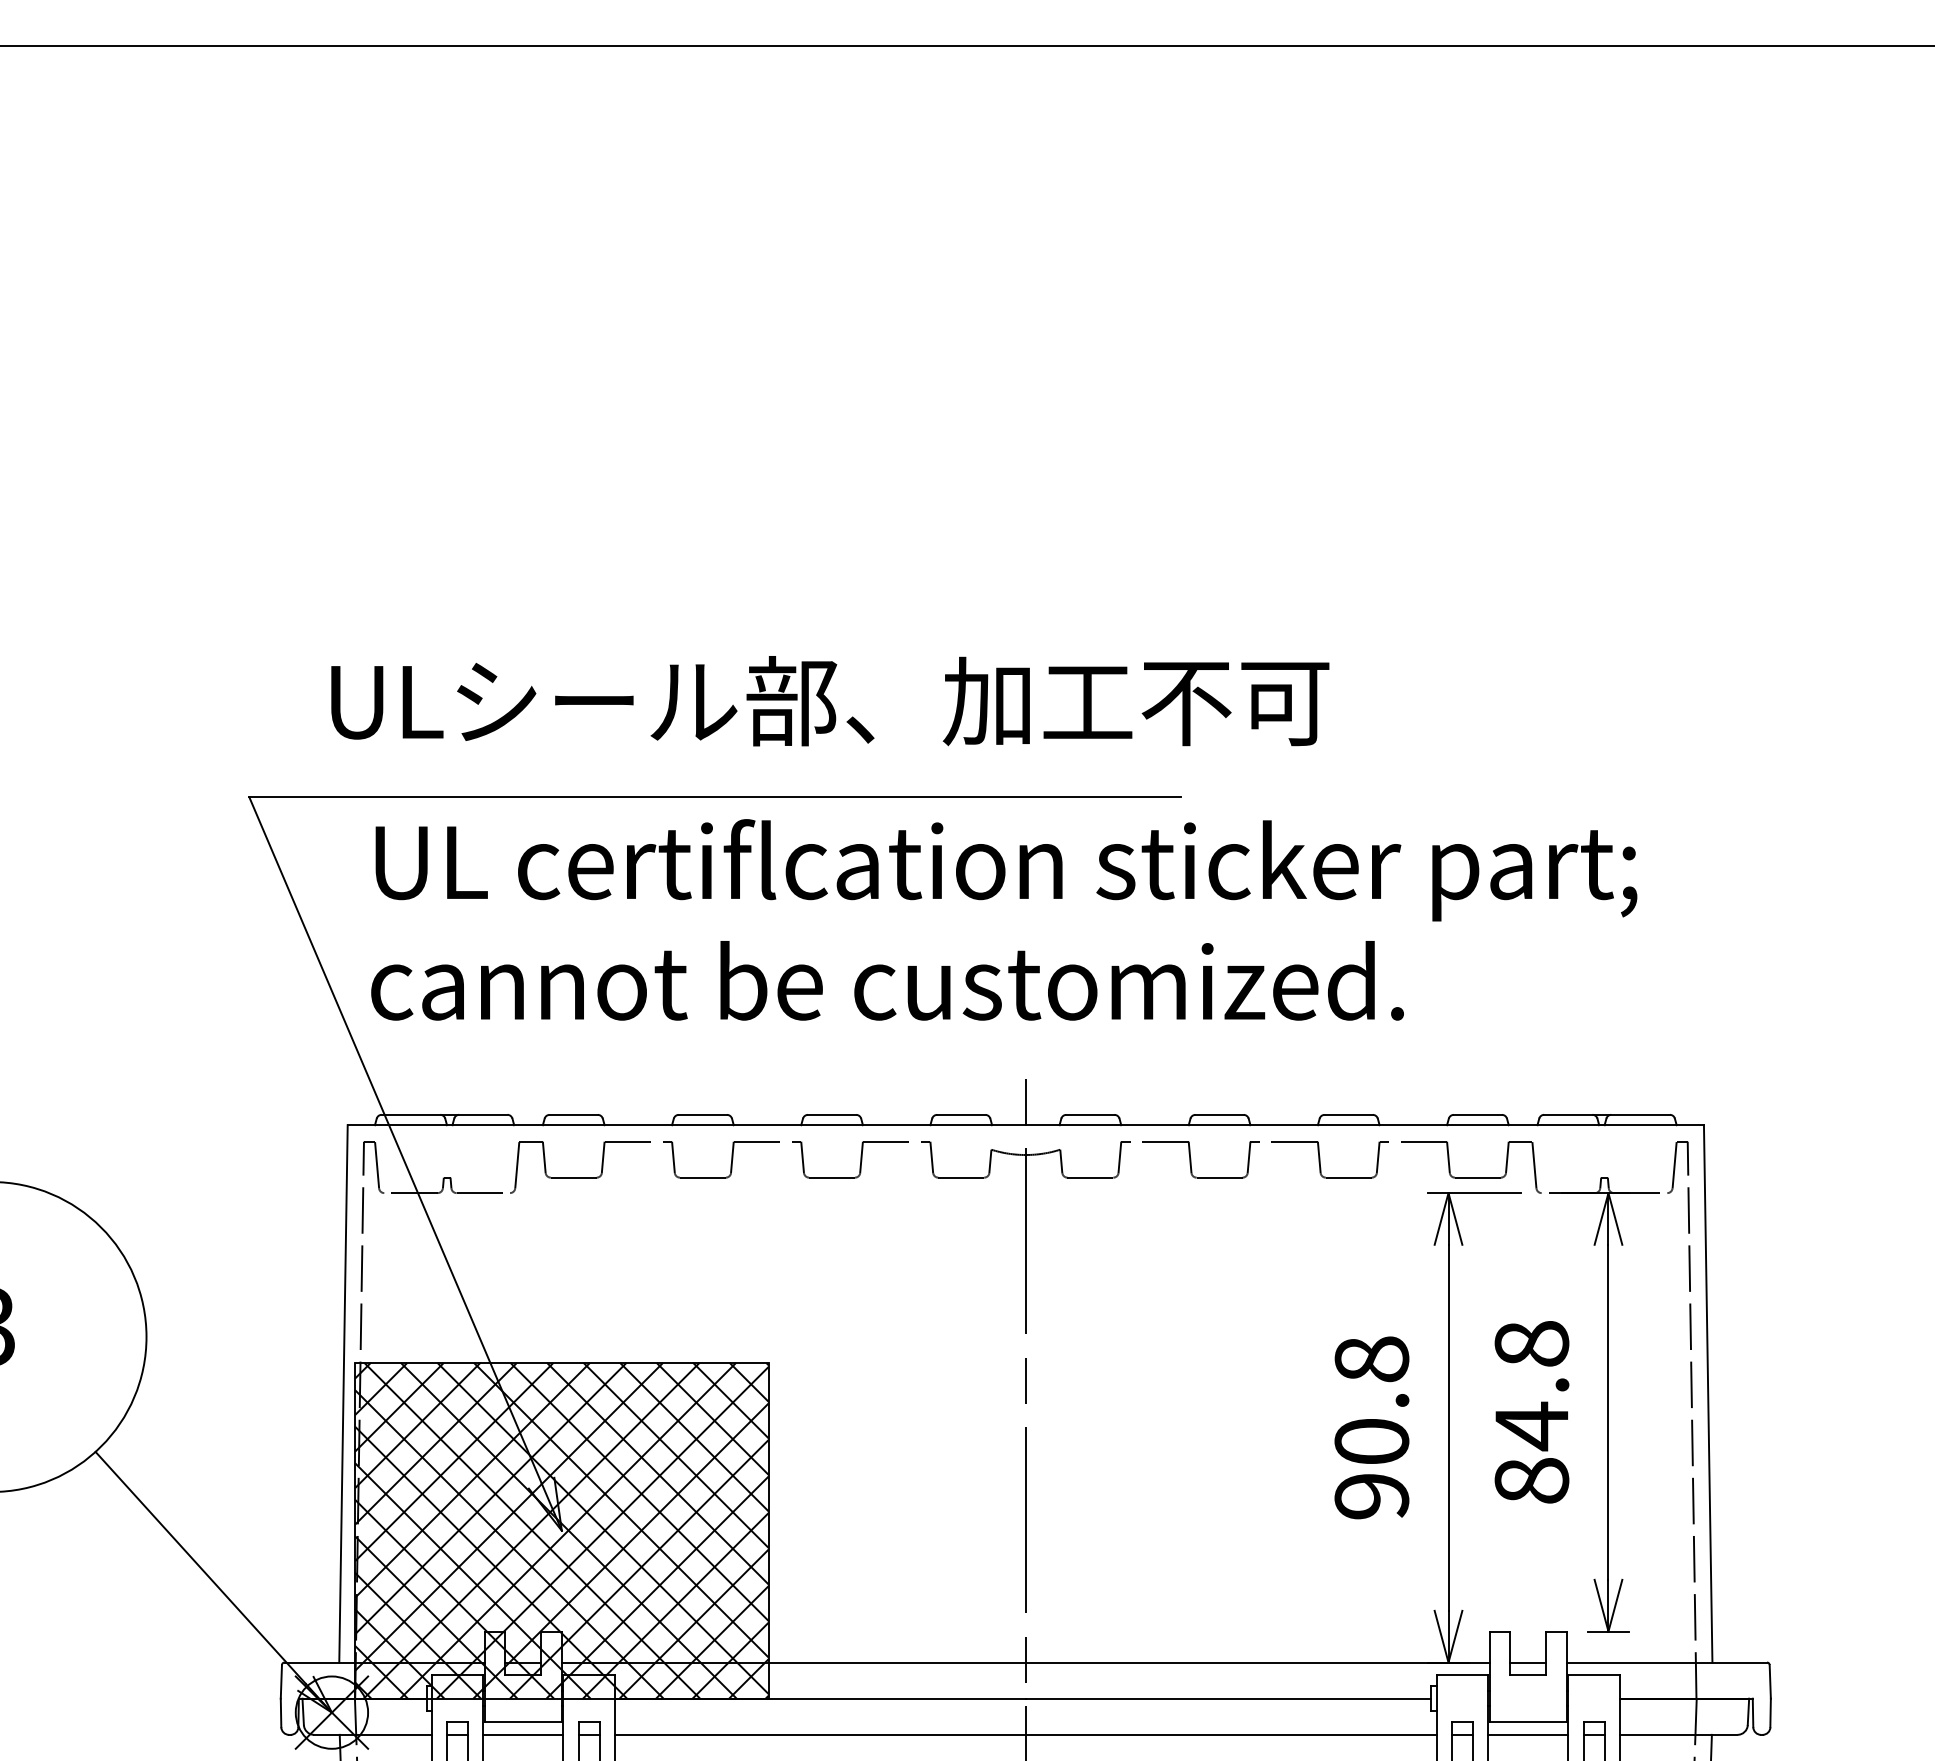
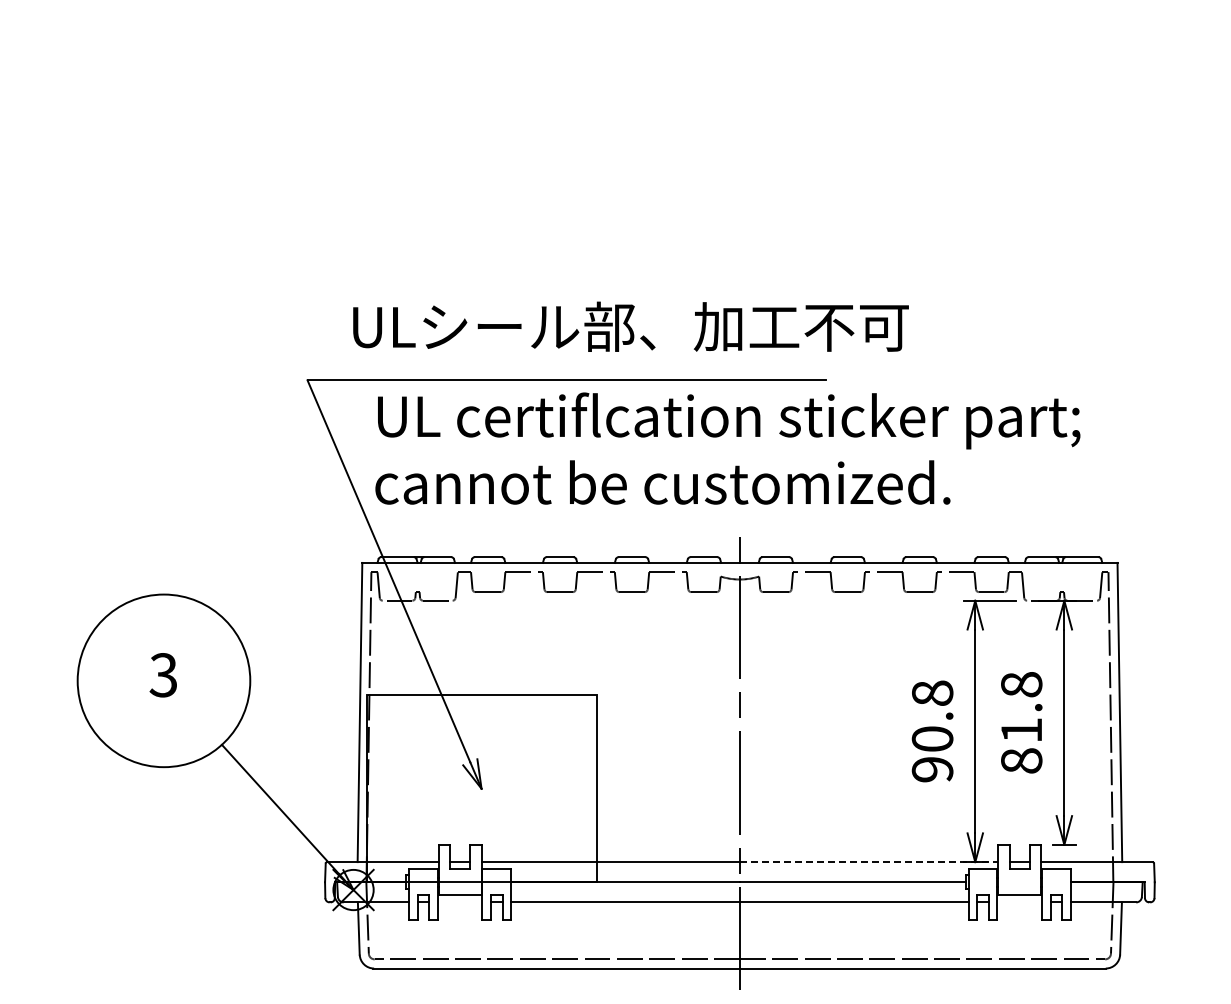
text: (1531, 1426) -> (1021, 730), 84.8 -> 81.8
hatch: (561, 1530) -> (481, 788), removed
line: (1258, 1663) -> (869, 862), solid -> dashed
line: (522, 1735) -> (459, 902), removed
line: (1527, 1735) -> (1019, 902), removed

